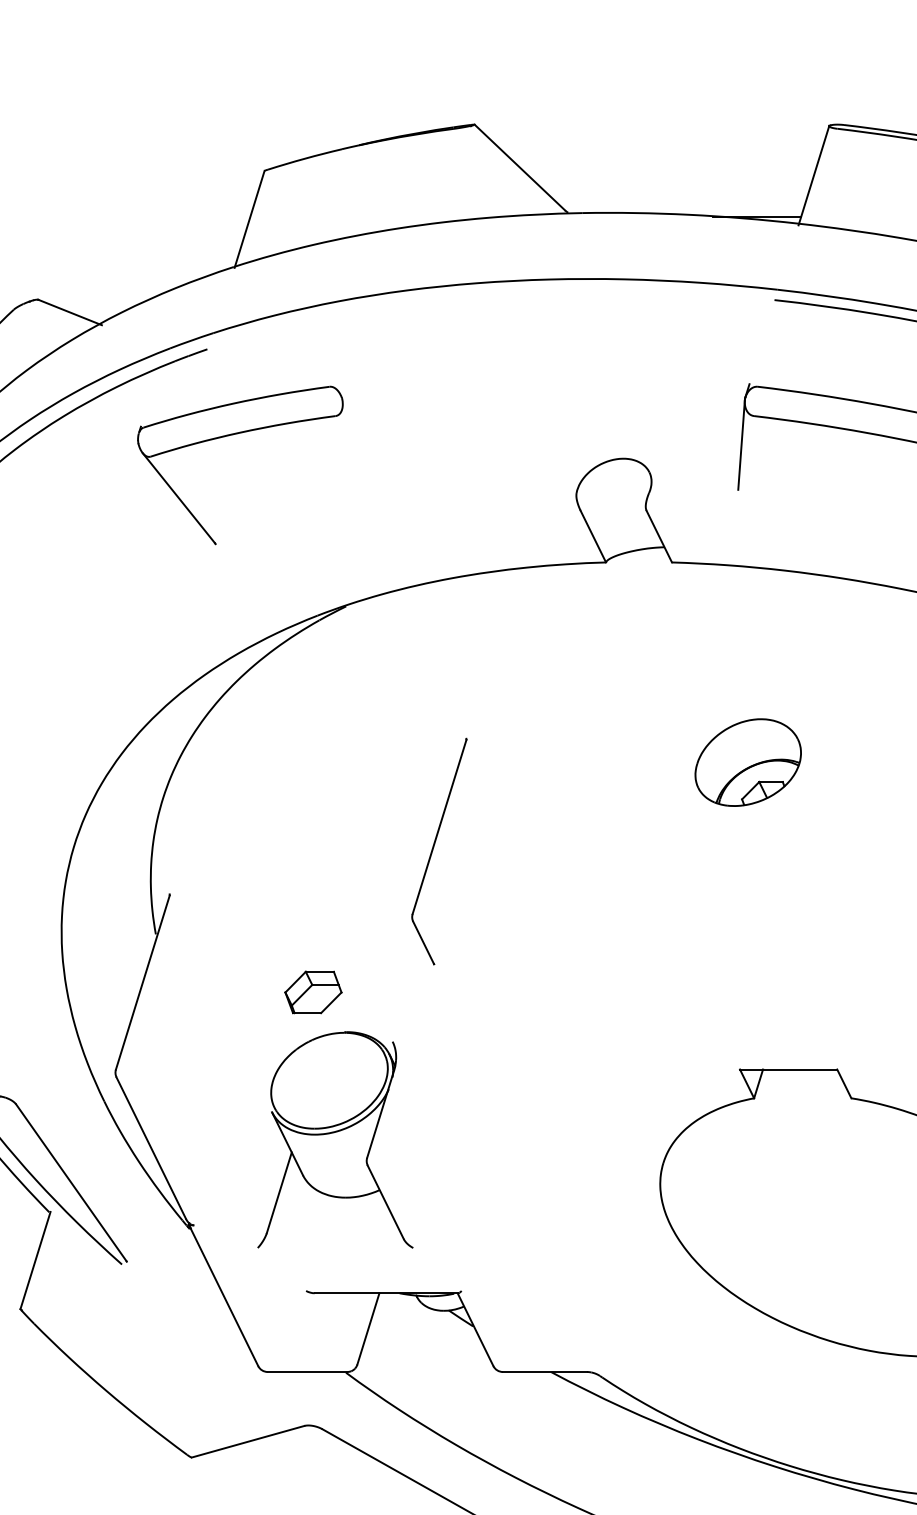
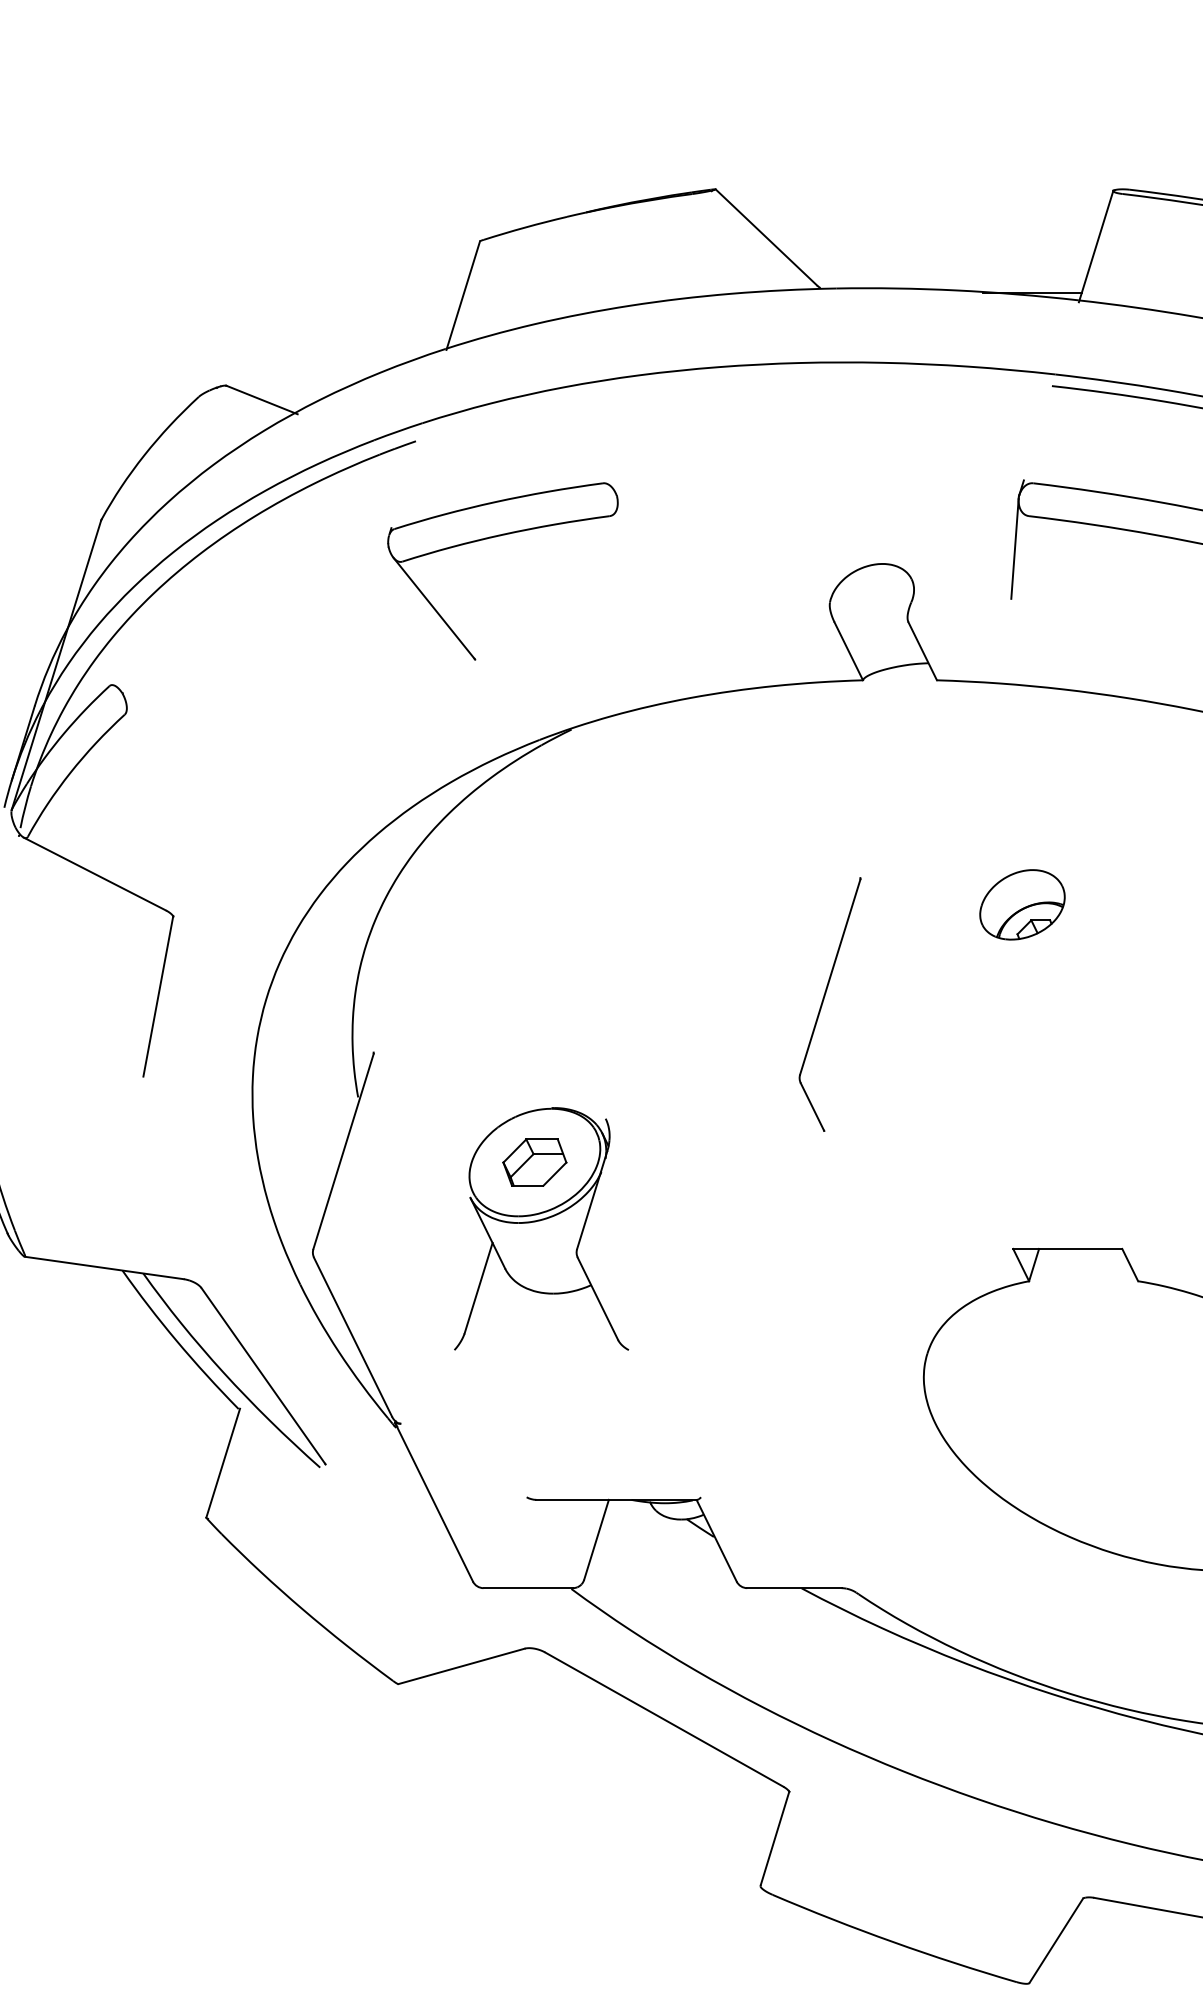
part: (234, 435) -> (496, 537), moved
part: (748, 762) -> (1022, 904), size x0.71
part: (433, 850) -> (823, 1003), moved
part: (335, 1139) -> (541, 1228), moved

